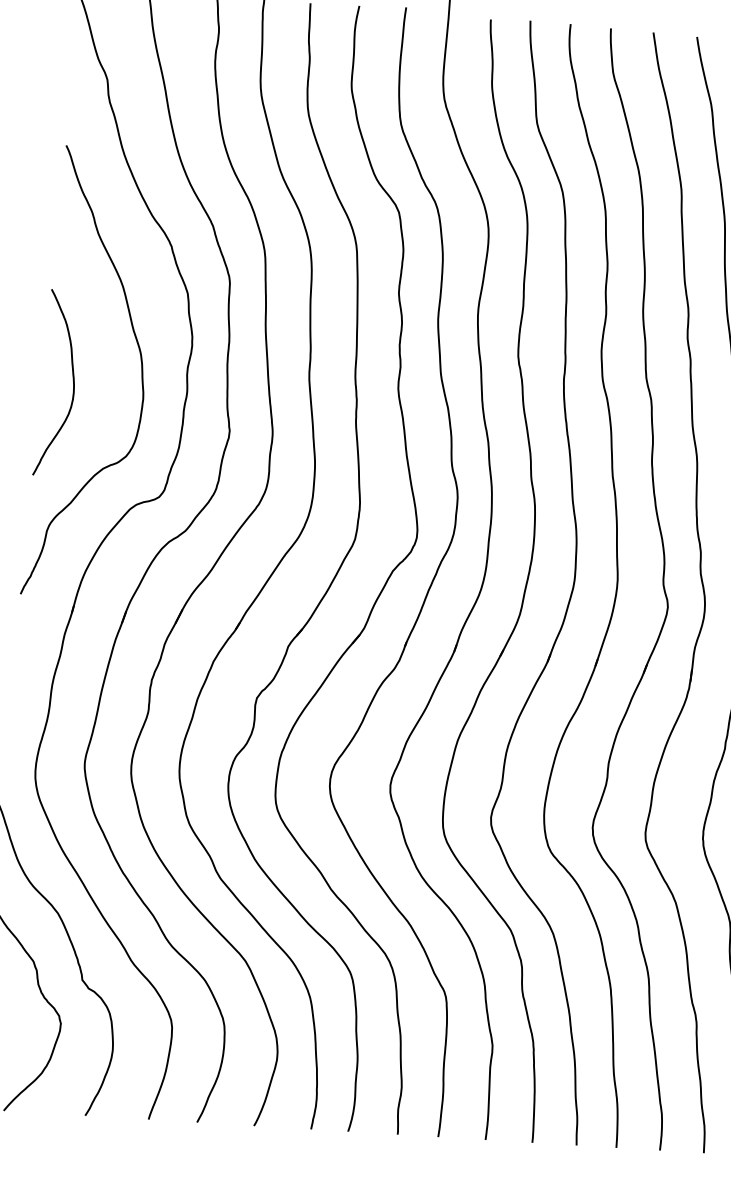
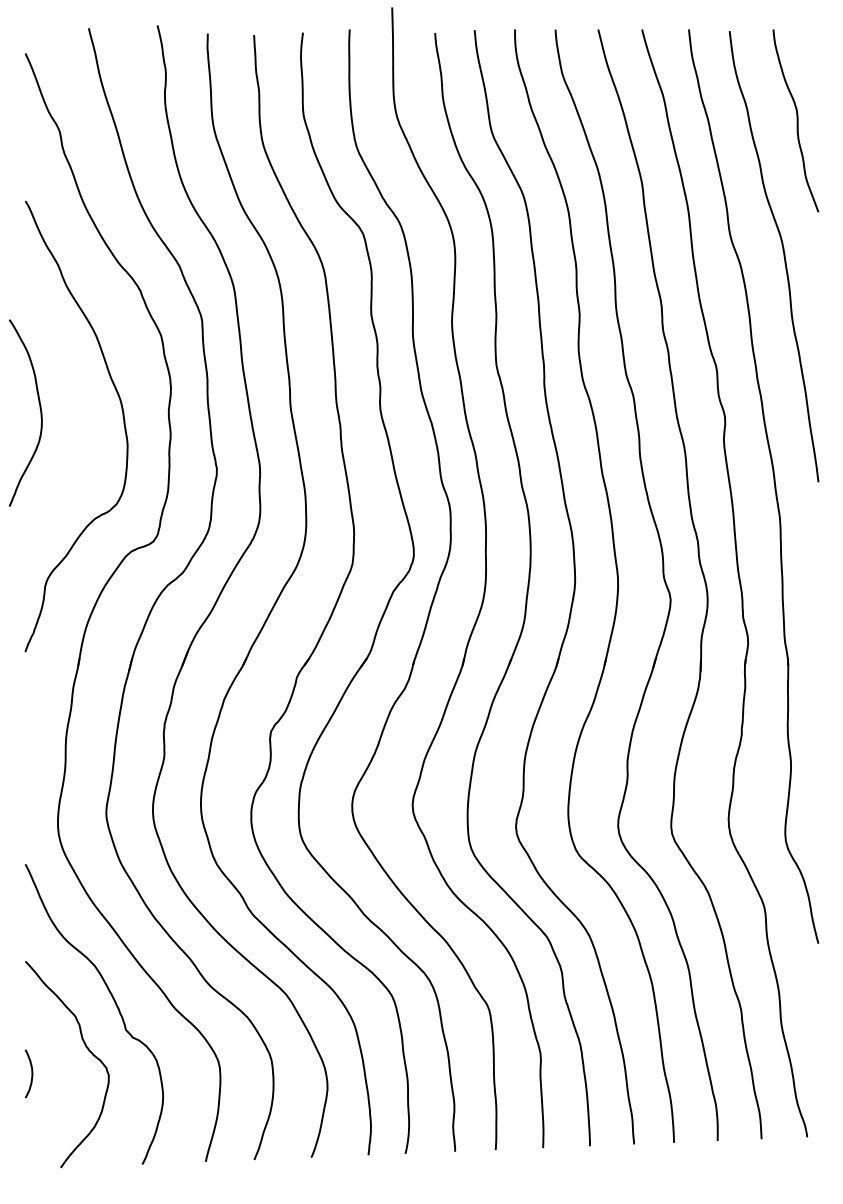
curve: (72, 380) -> (39, 408), moved

